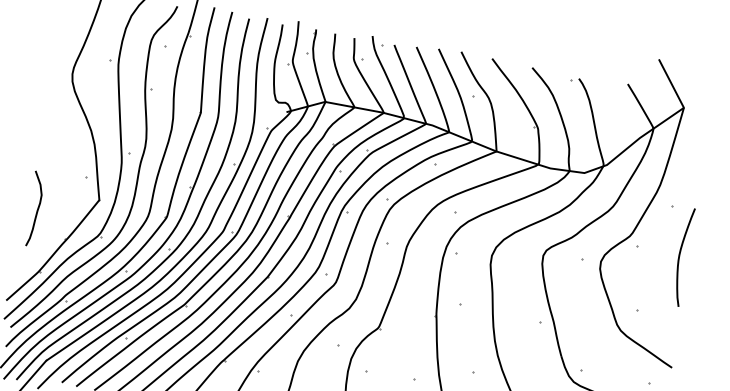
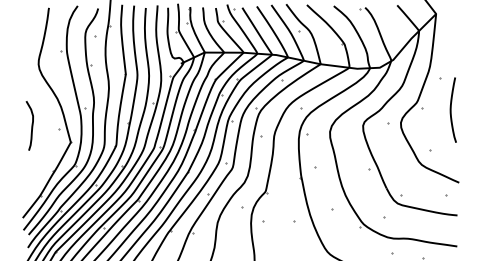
curve: (36, 208) -> (31, 125), moved

